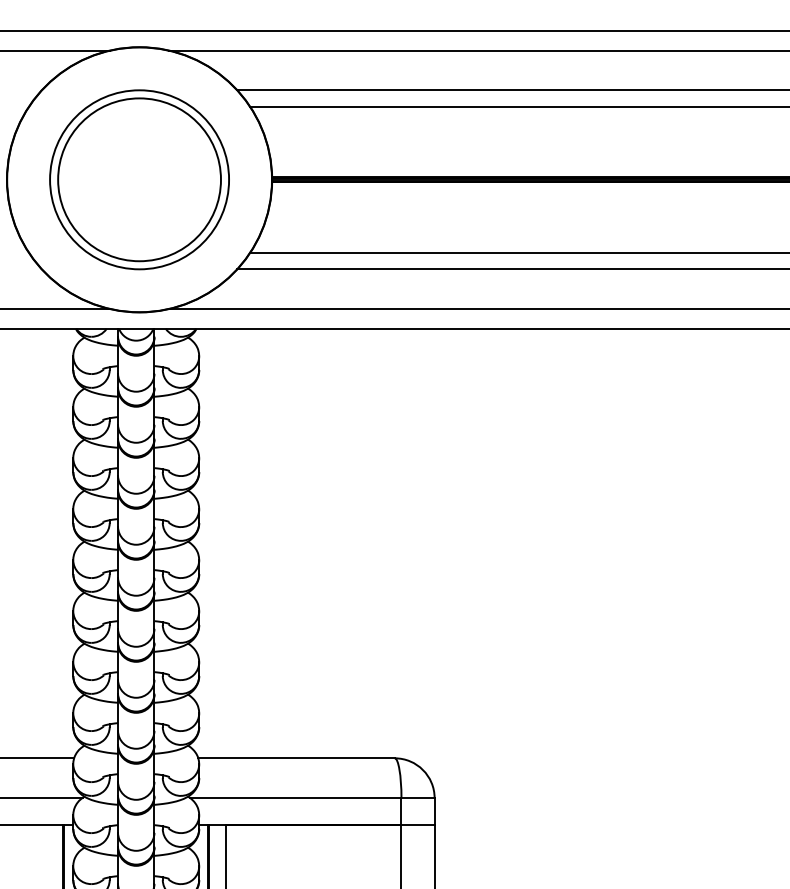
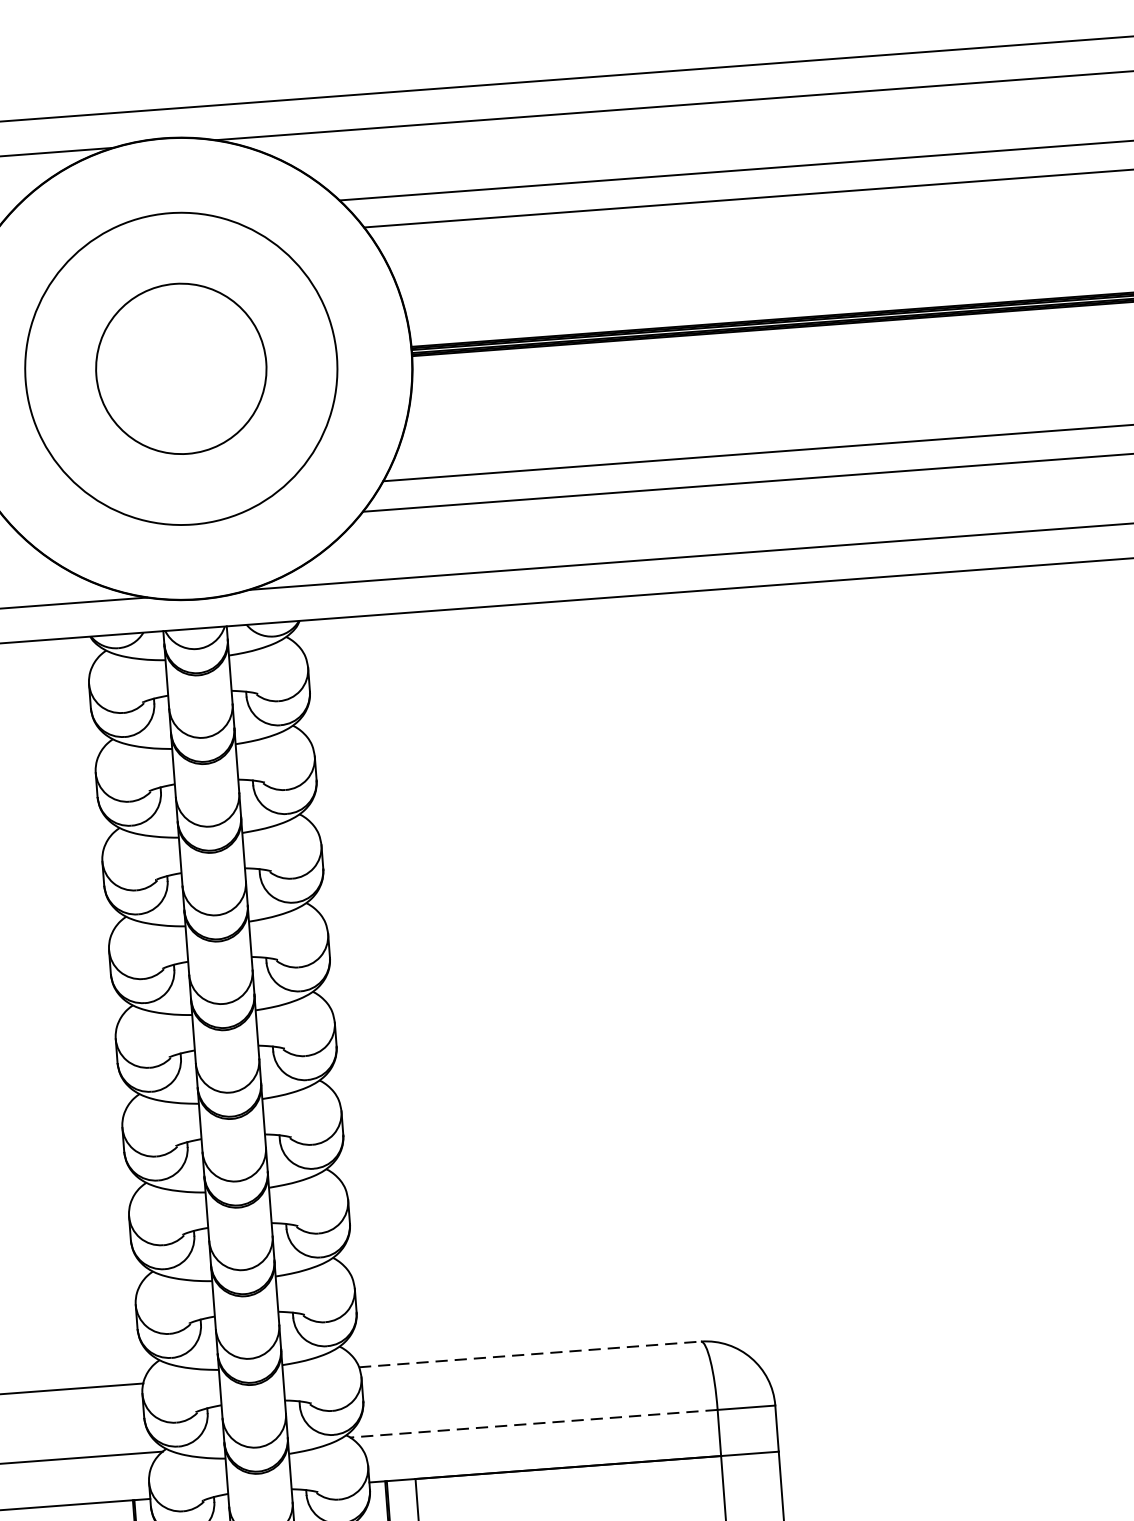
circle: (139, 179) -> (181, 368), size x0.6
line: (297, 758) -> (531, 1354), solid -> dashed
line: (295, 798) -> (533, 1424), solid -> dashed

